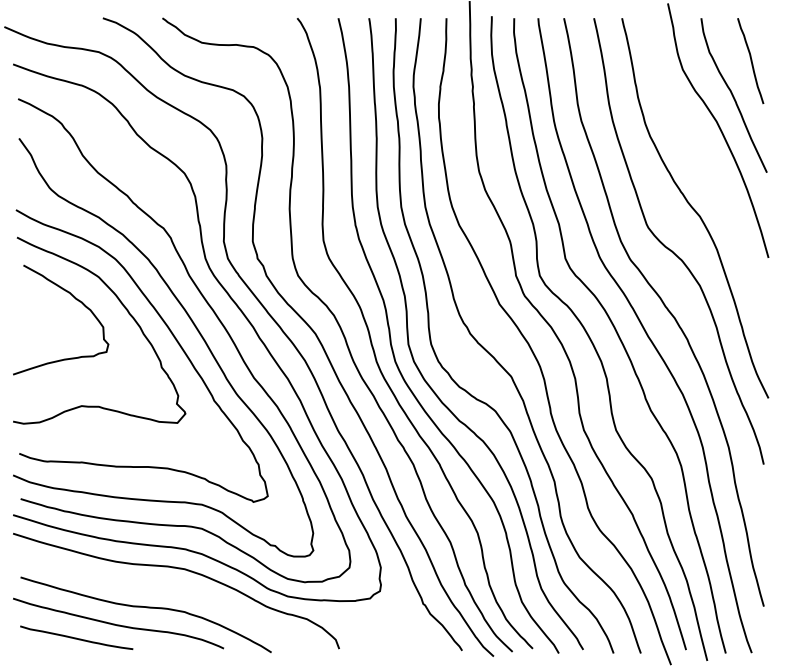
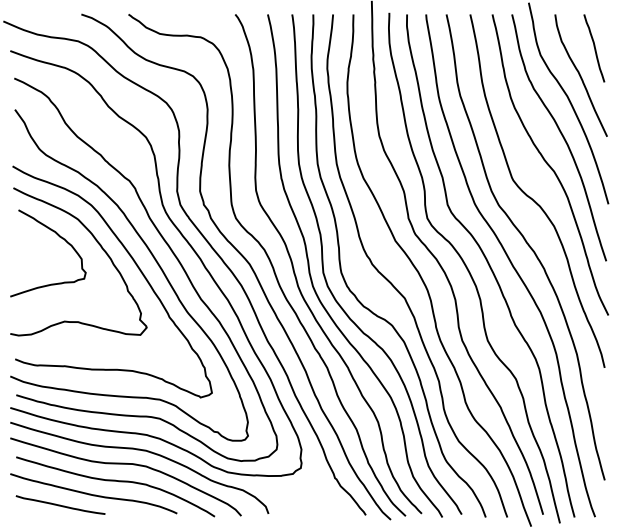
curve: (709, 171) -> (561, 135), added
curve: (158, 586) -> (125, 464), added

